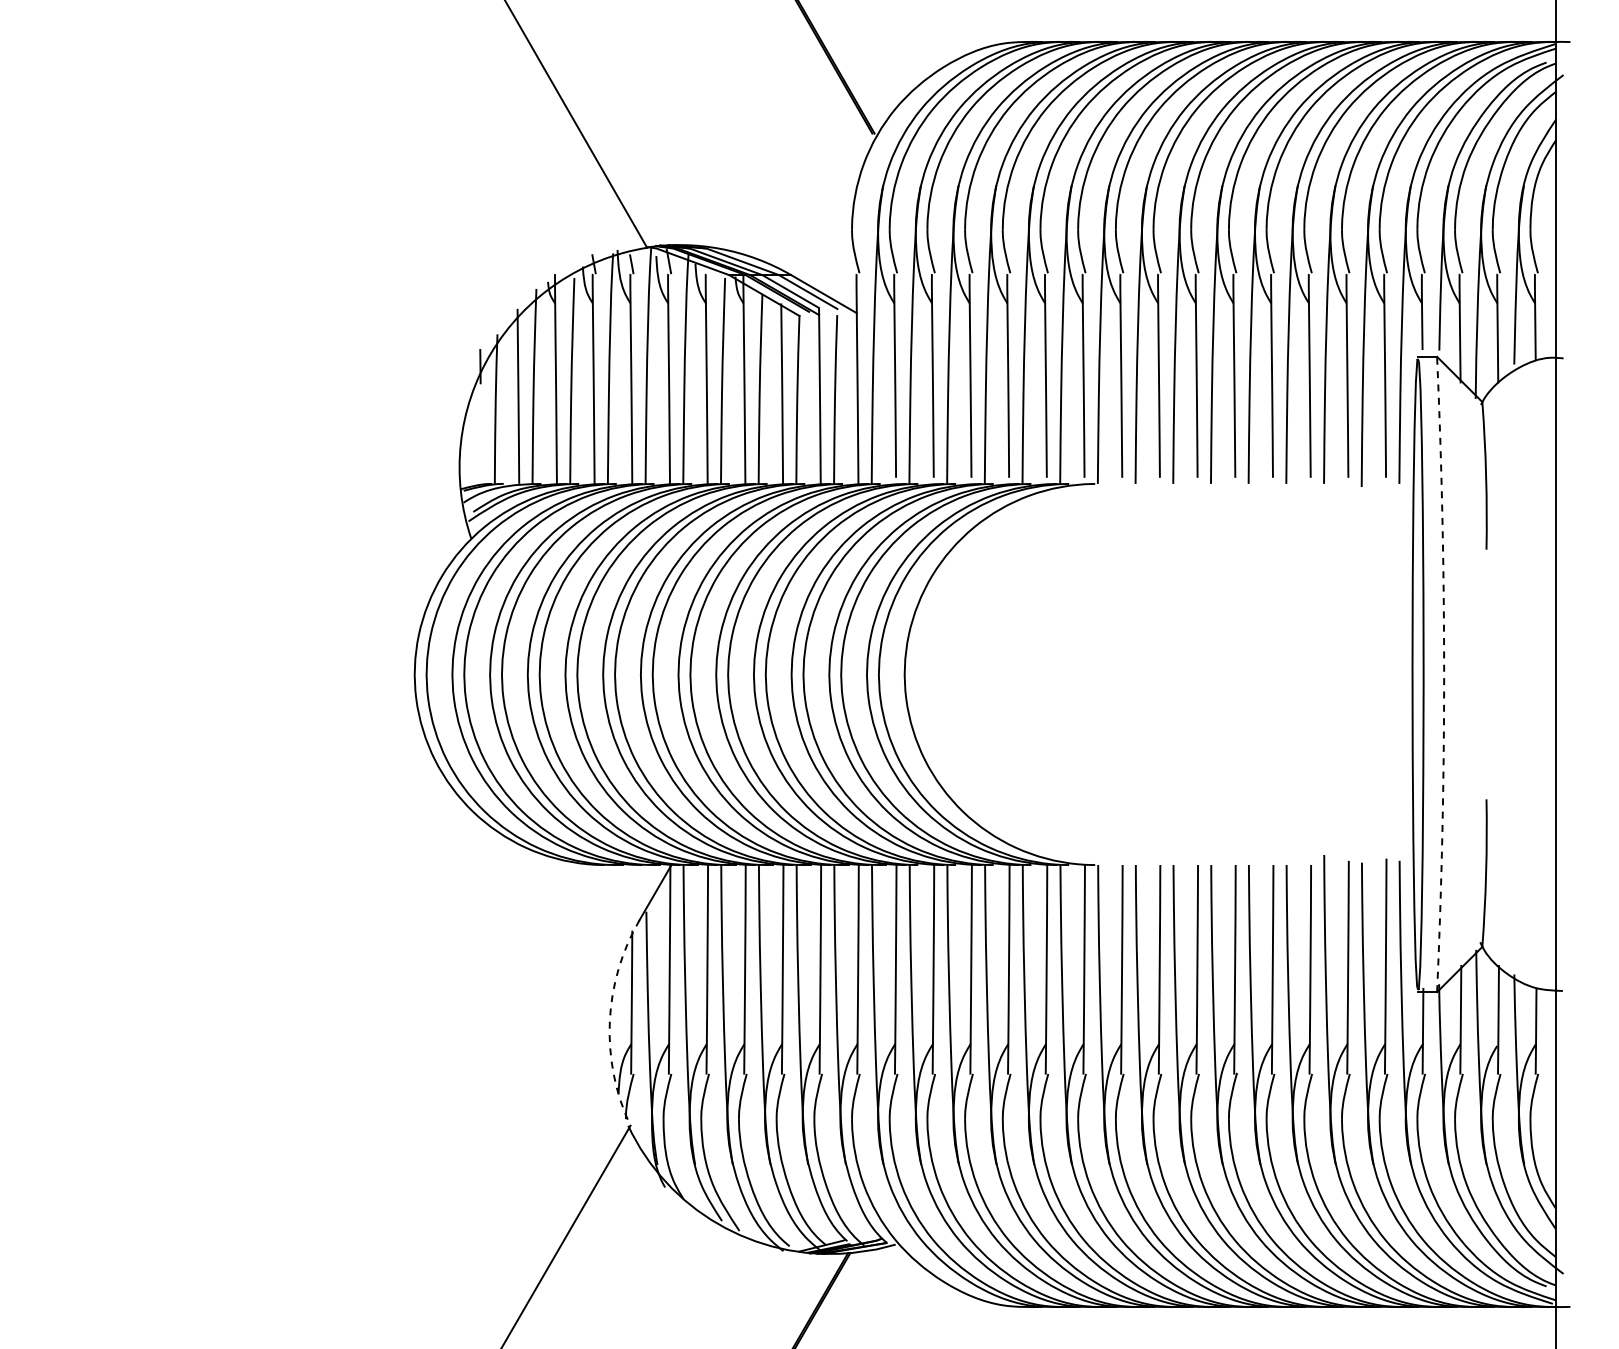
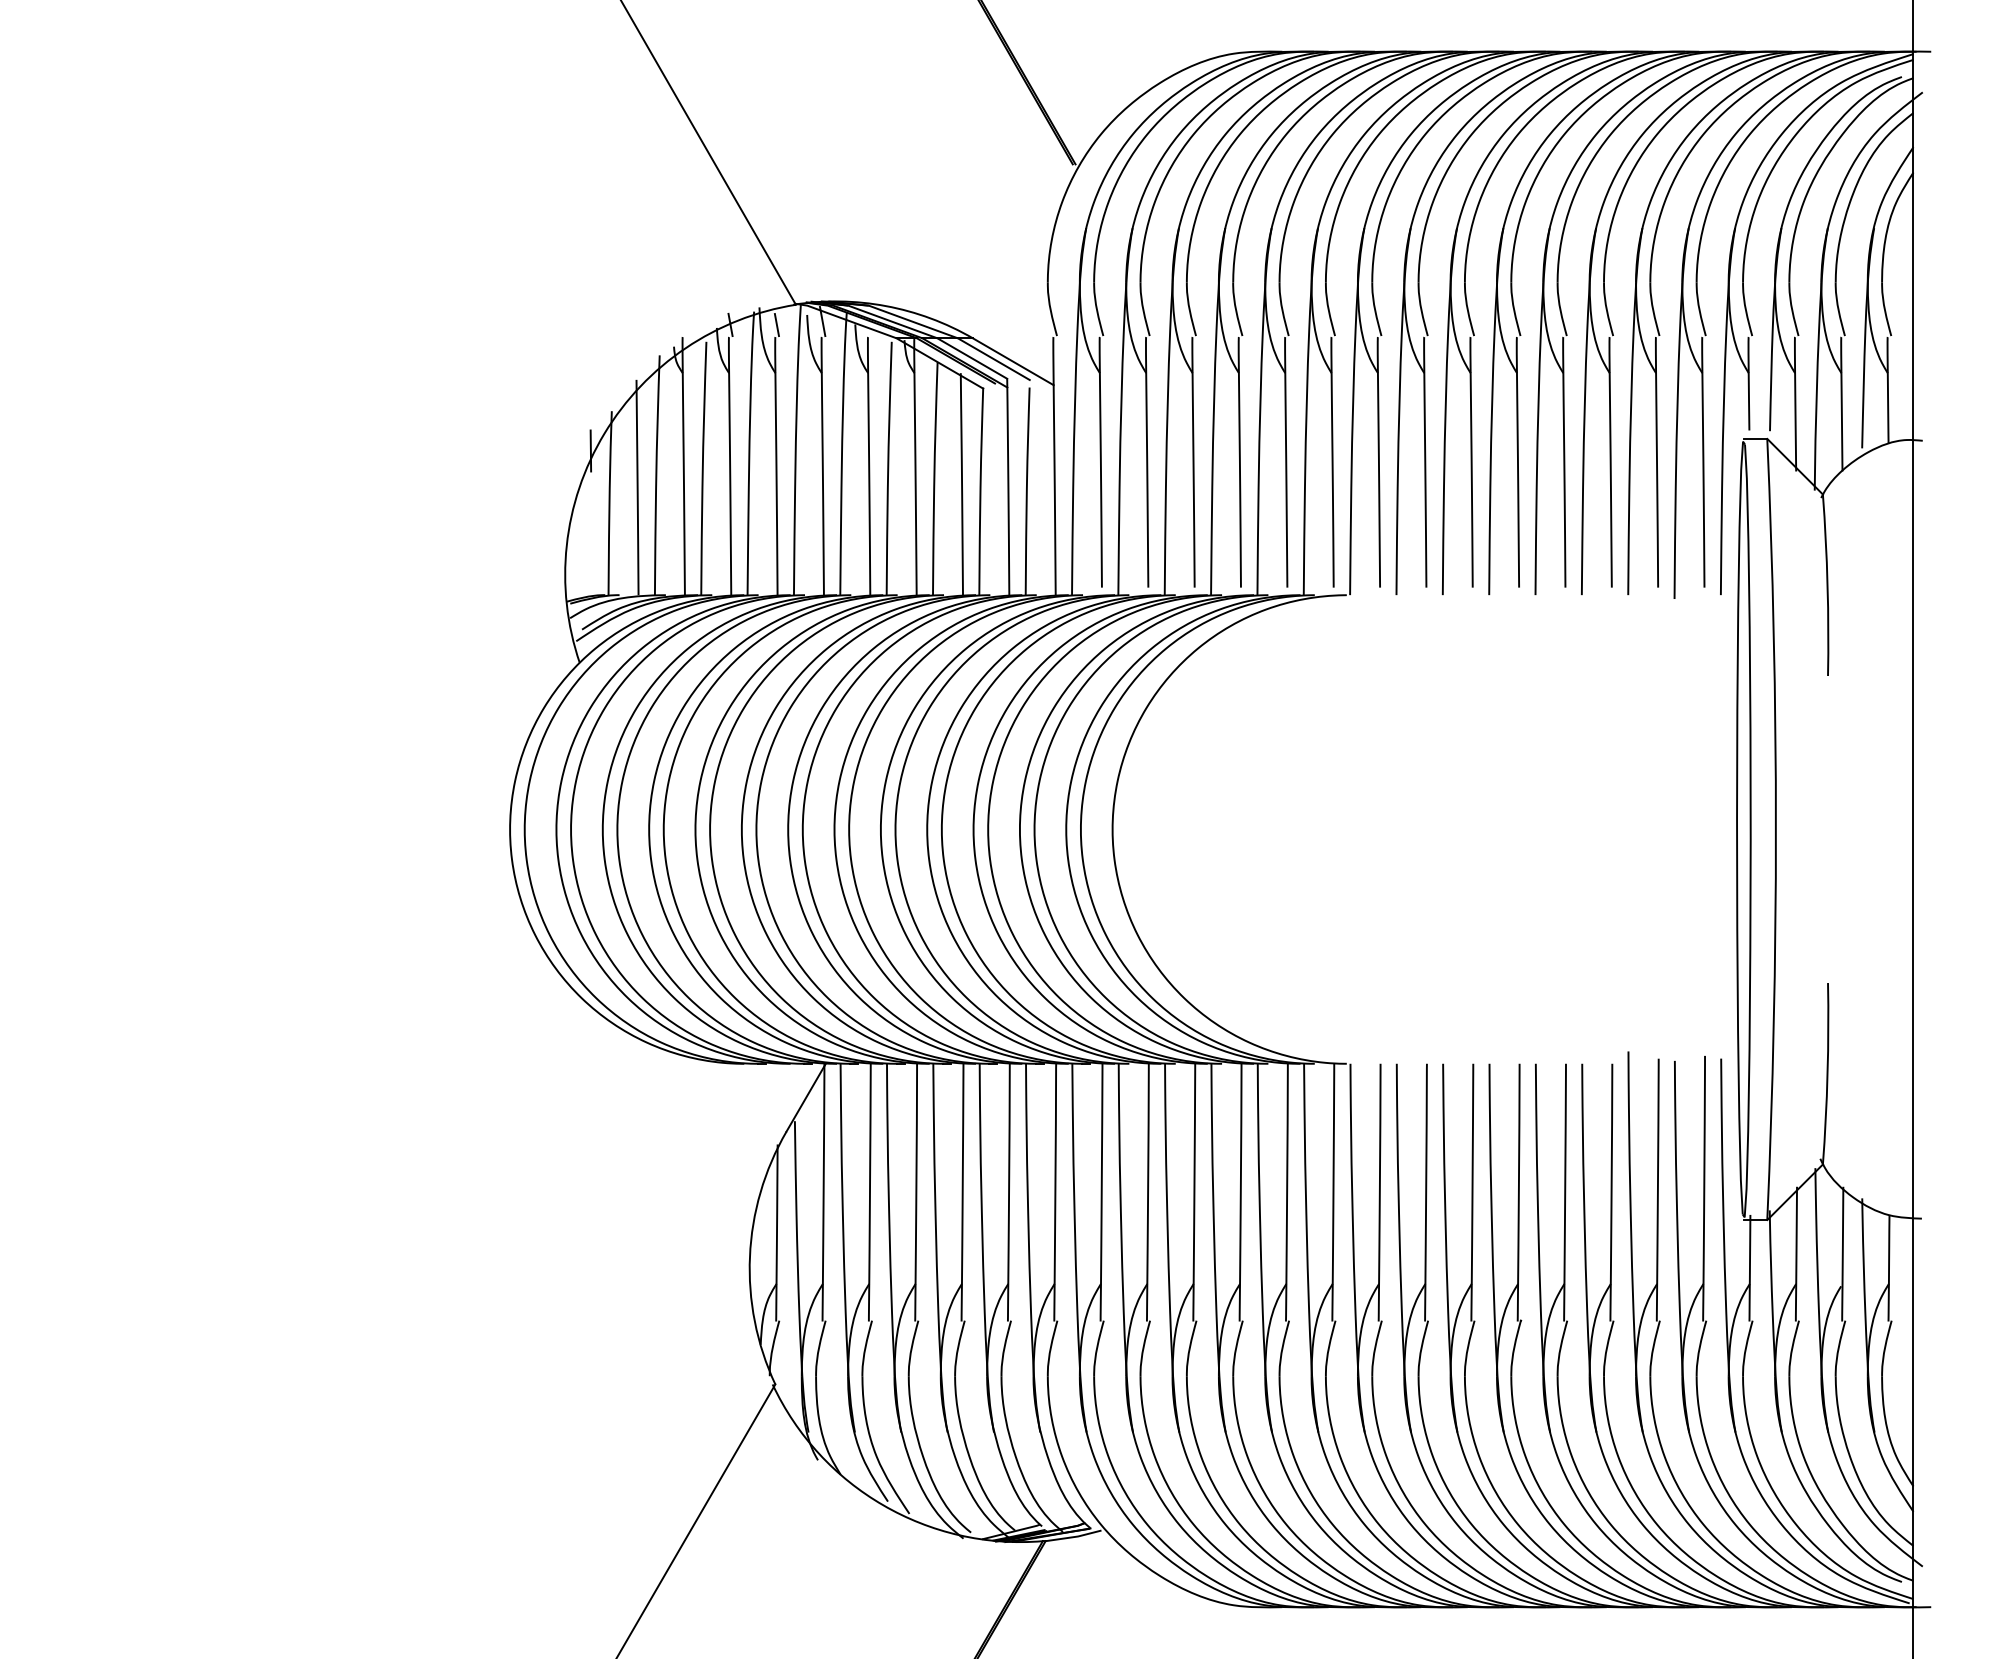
arc: (1444, 674) -> (1776, 829), dashed -> solid
arc: (609, 1021) -> (749, 1256), dashed -> solid

